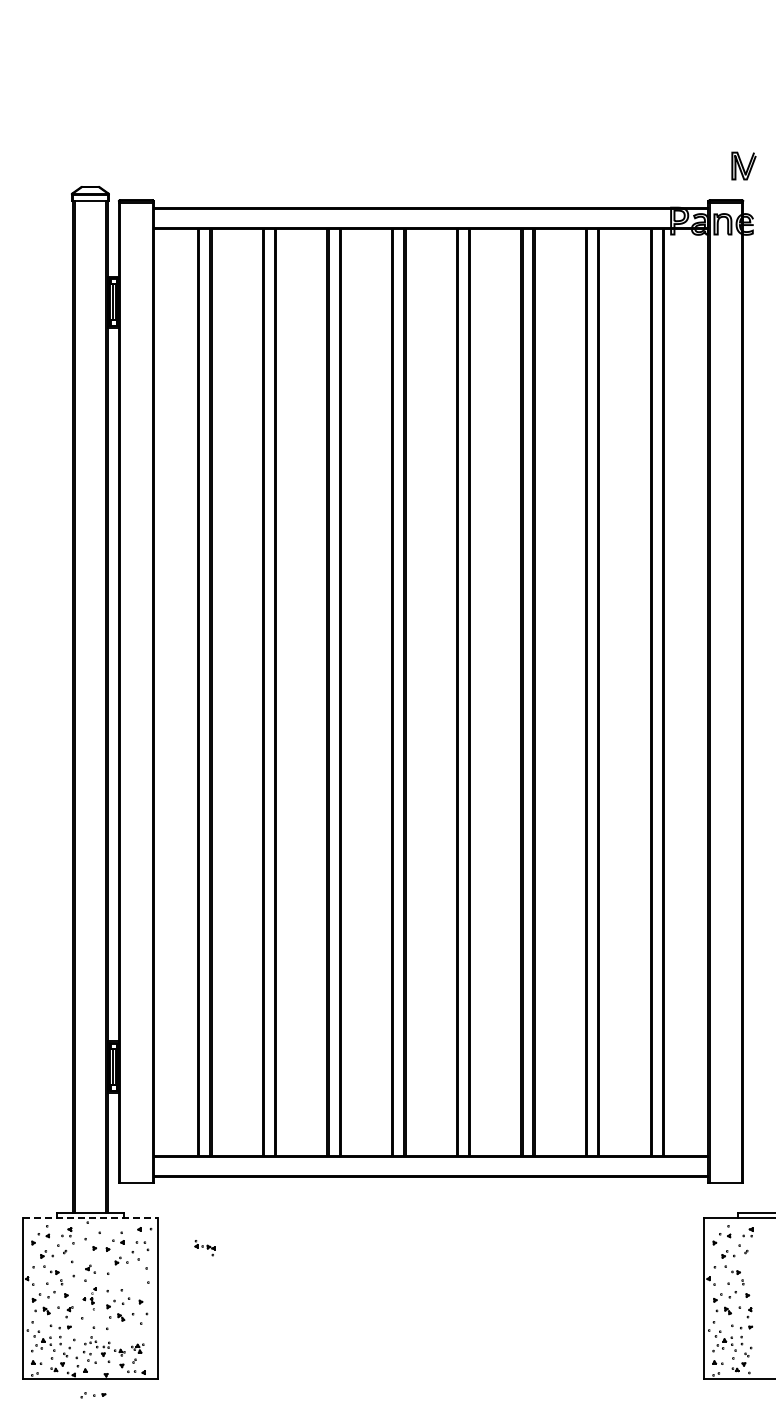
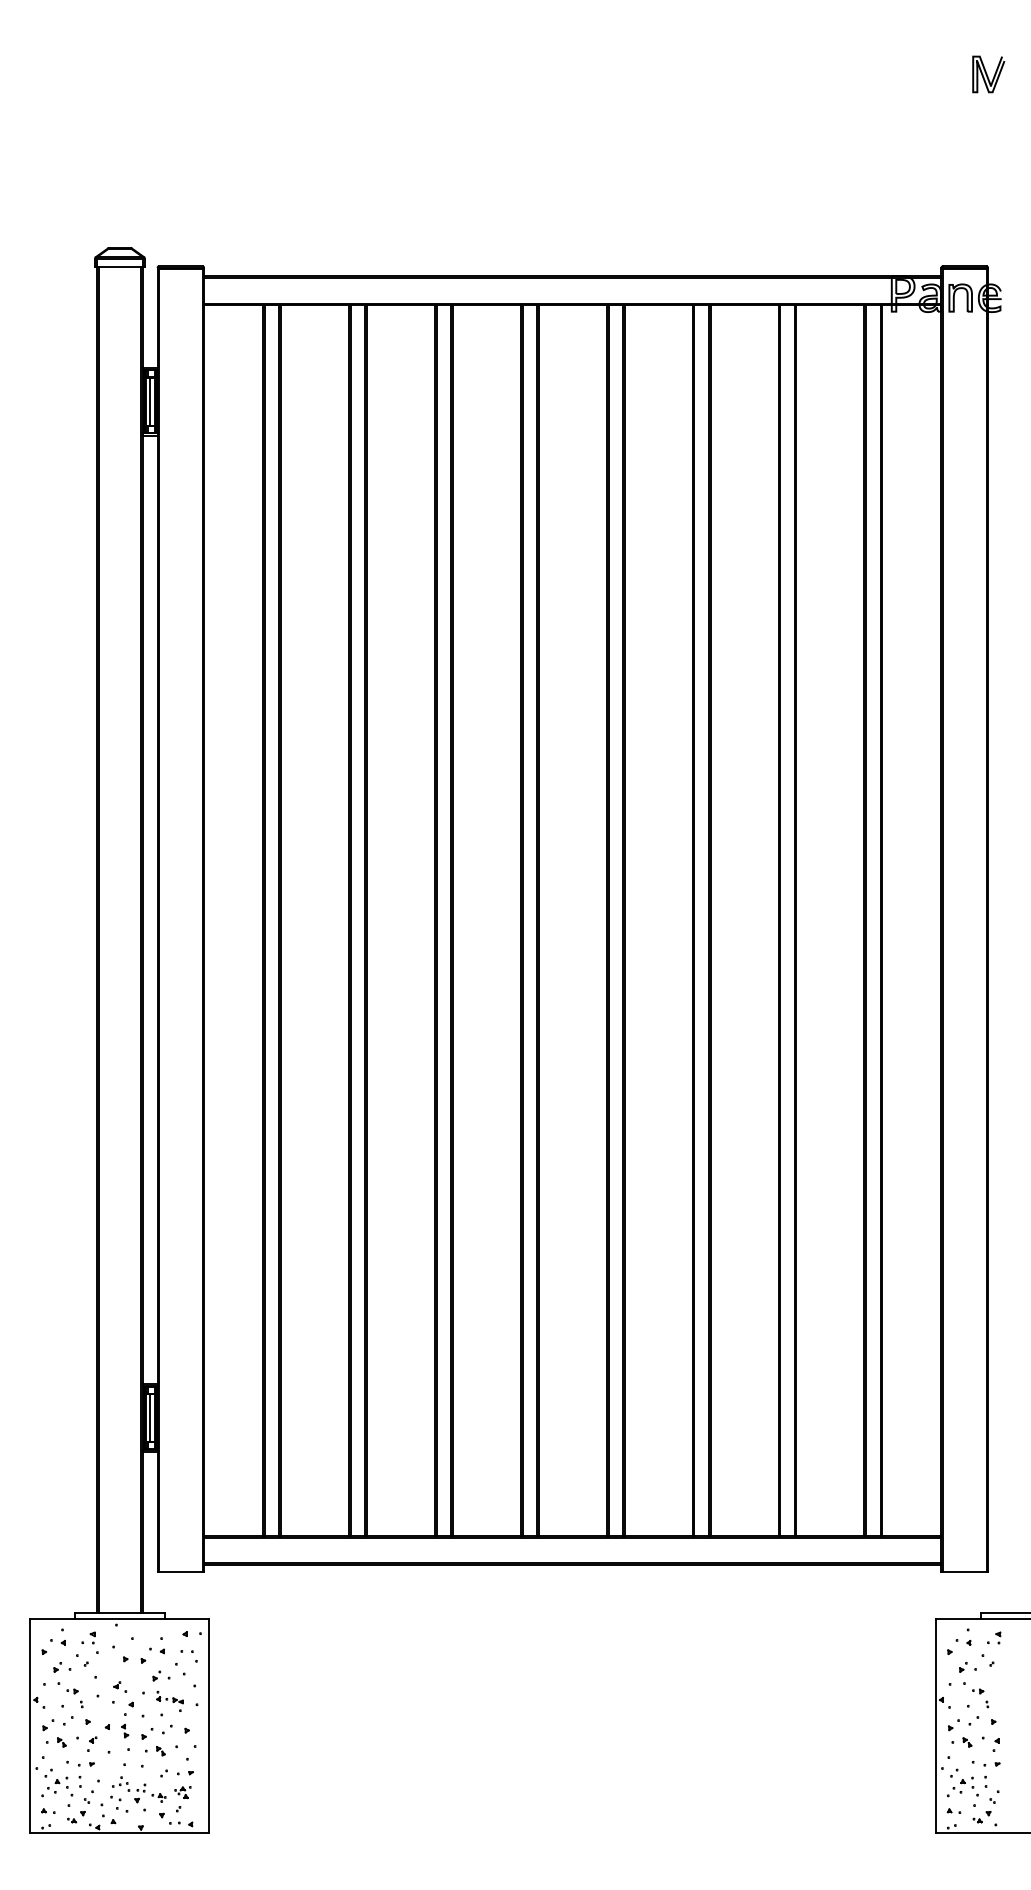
curve: (743, 165) -> (988, 73), moved
line: (90, 1217) -> (120, 1618), dashed -> solid
part: (204, 1248) -> (169, 1701), moved
part: (89, 1298) -> (118, 1725), size x1.67
part: (93, 1395) -> (177, 1773), moved

